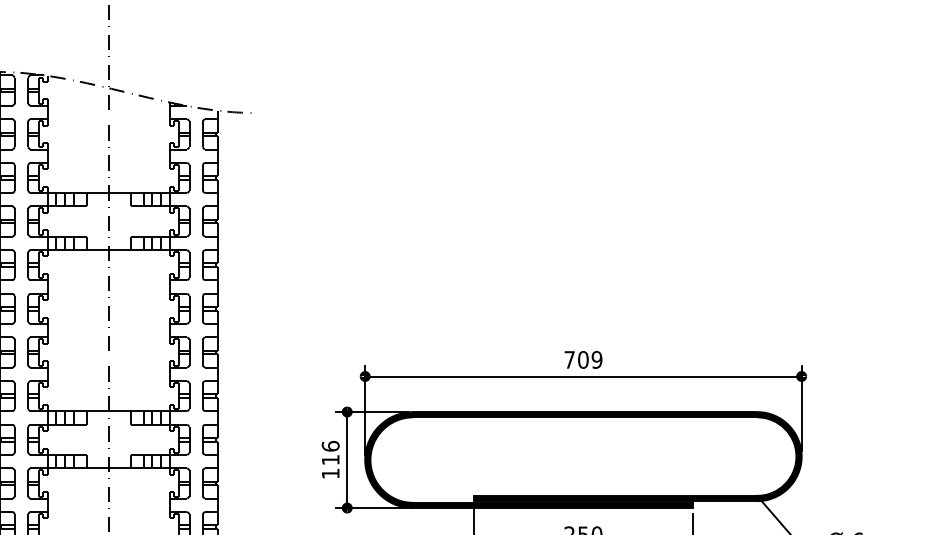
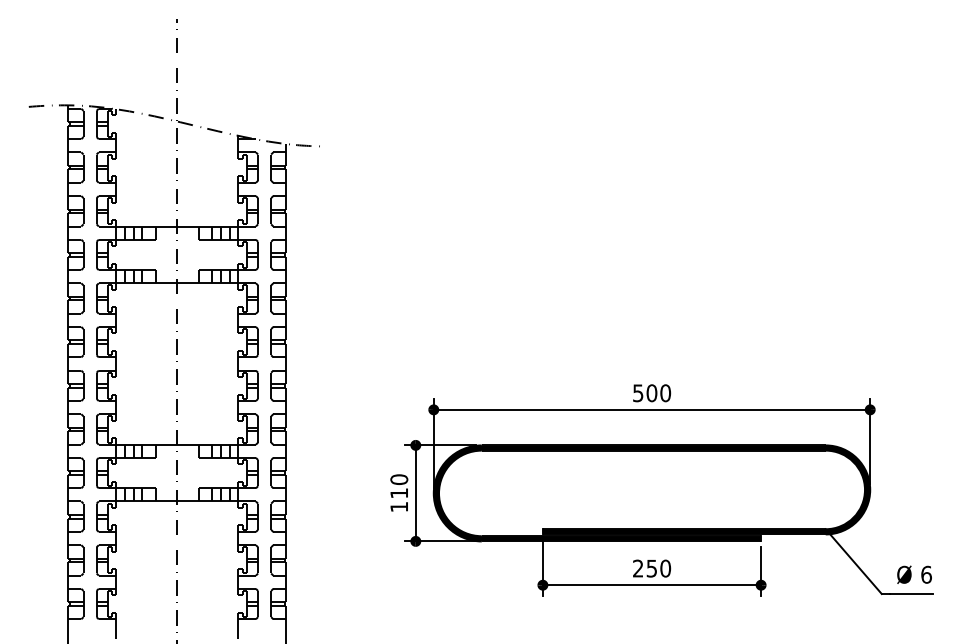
text: (582, 360) -> (651, 393), 709 -> 500
text: (329, 446) -> (398, 479), 116 -> 110

